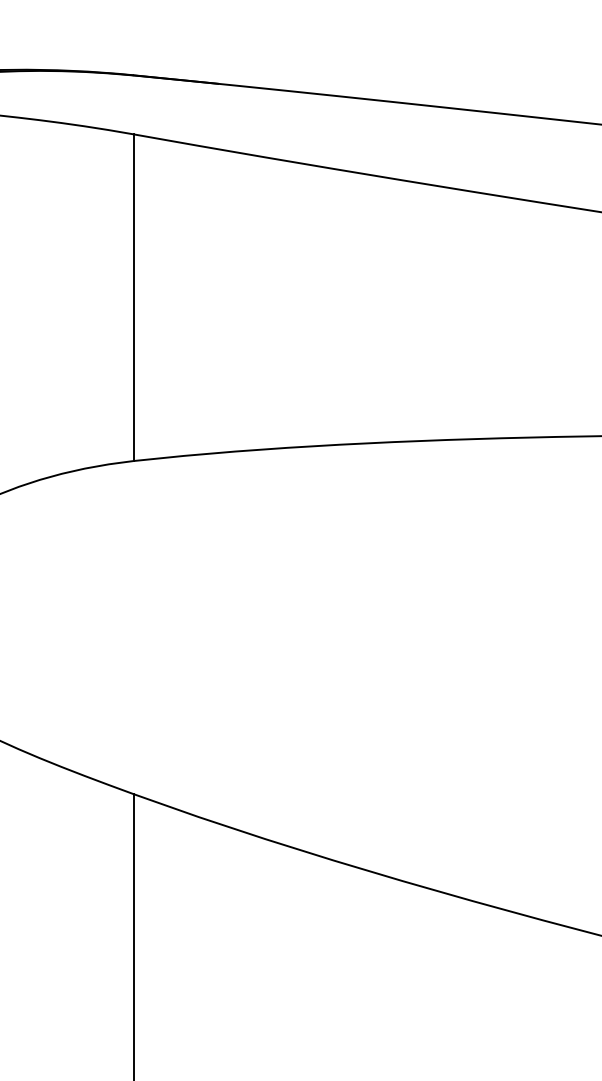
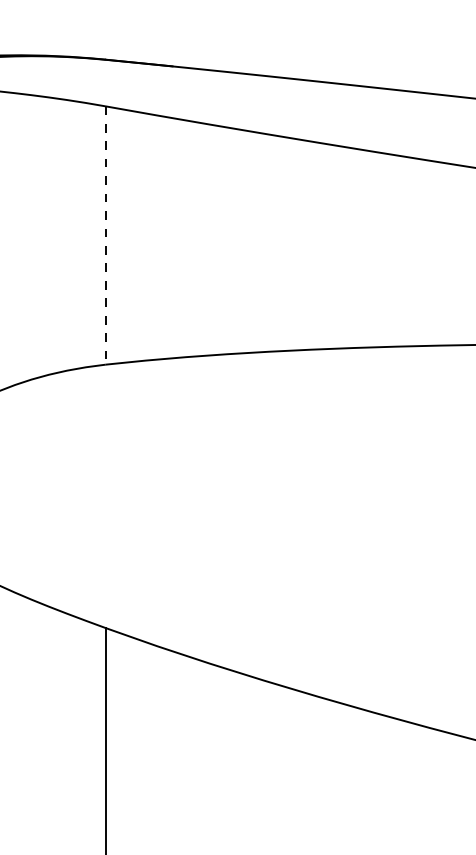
line: (133, 298) -> (105, 236), solid -> dashed

